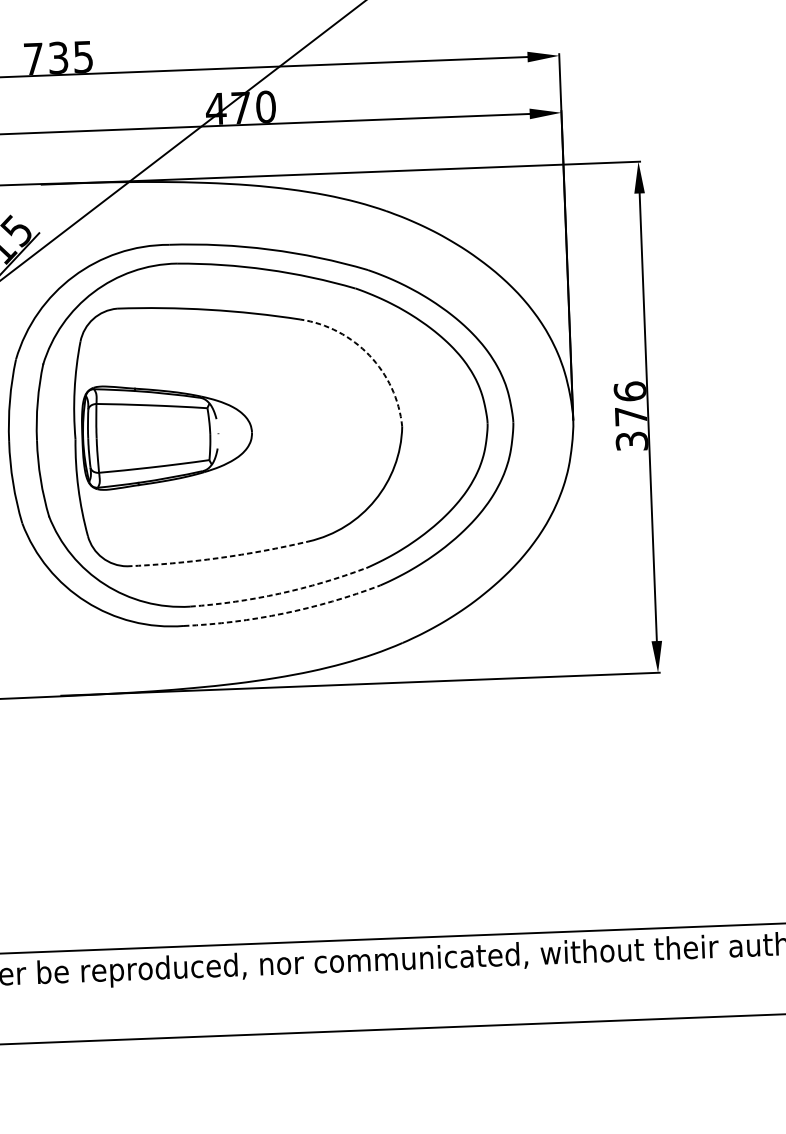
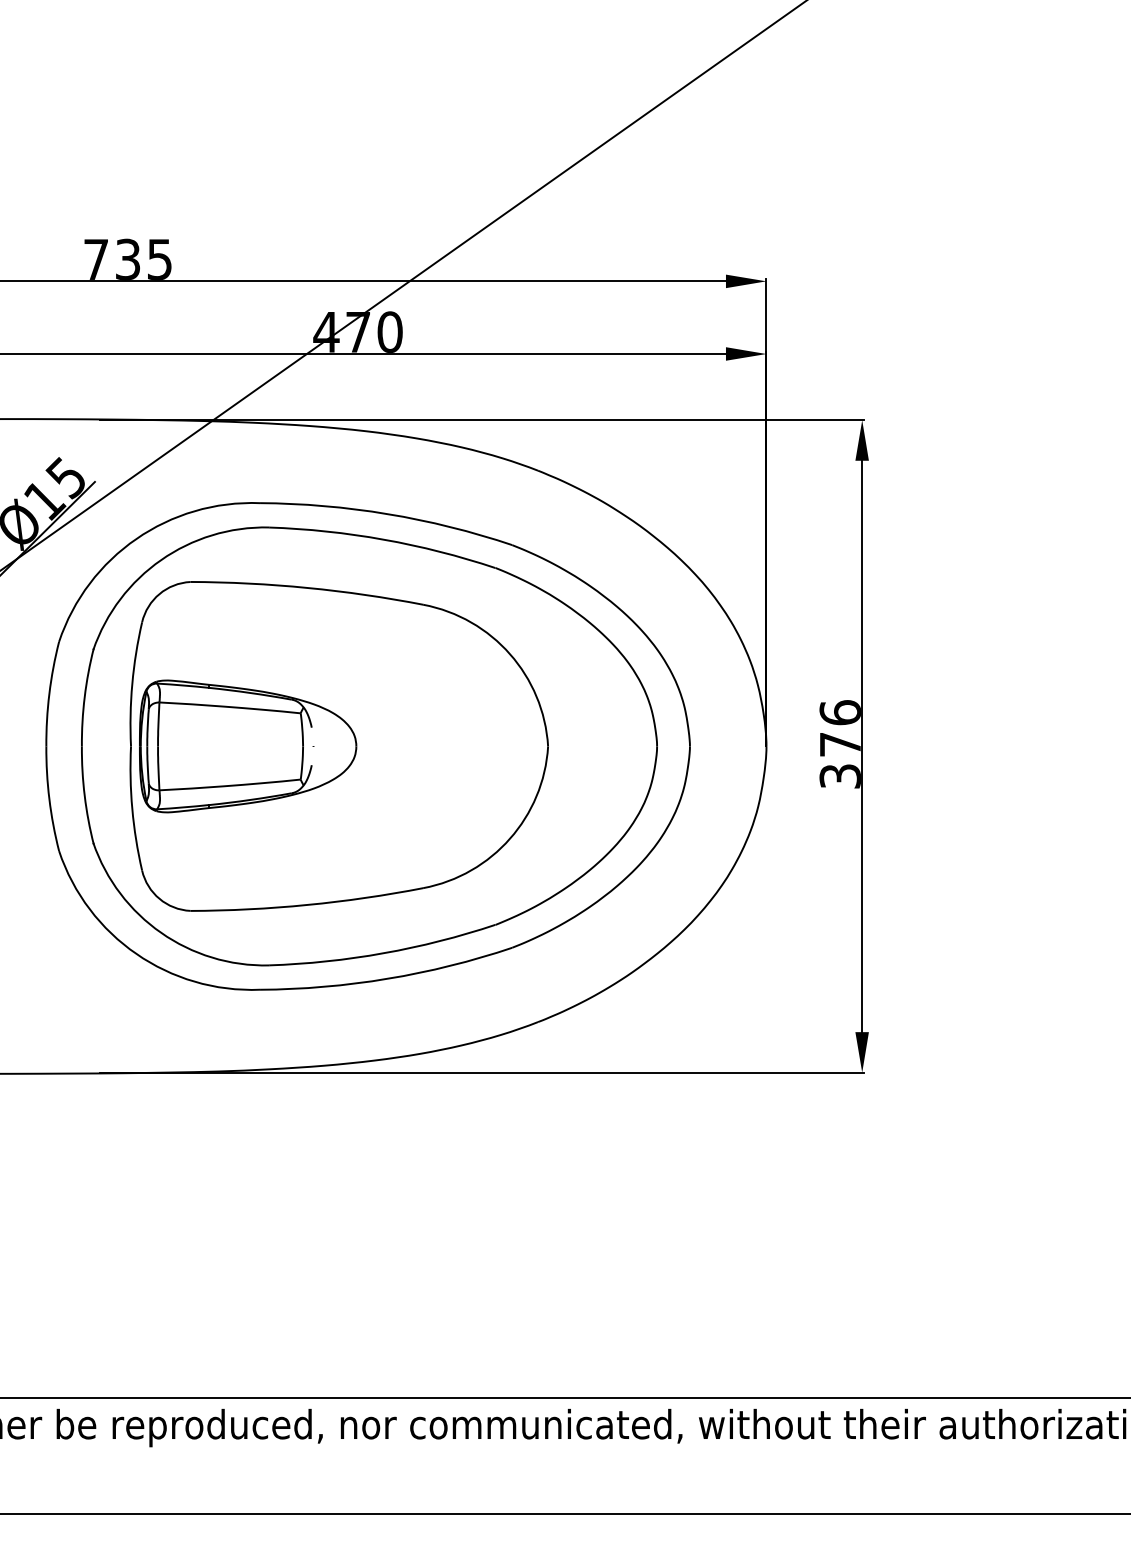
arc: (369, 355) -> (510, 654), dashed -> solid
arc: (218, 557) -> (307, 904), dashed -> solid
arc: (279, 593) -> (383, 953), dashed -> solid
arc: (283, 613) -> (387, 978), dashed -> solid

